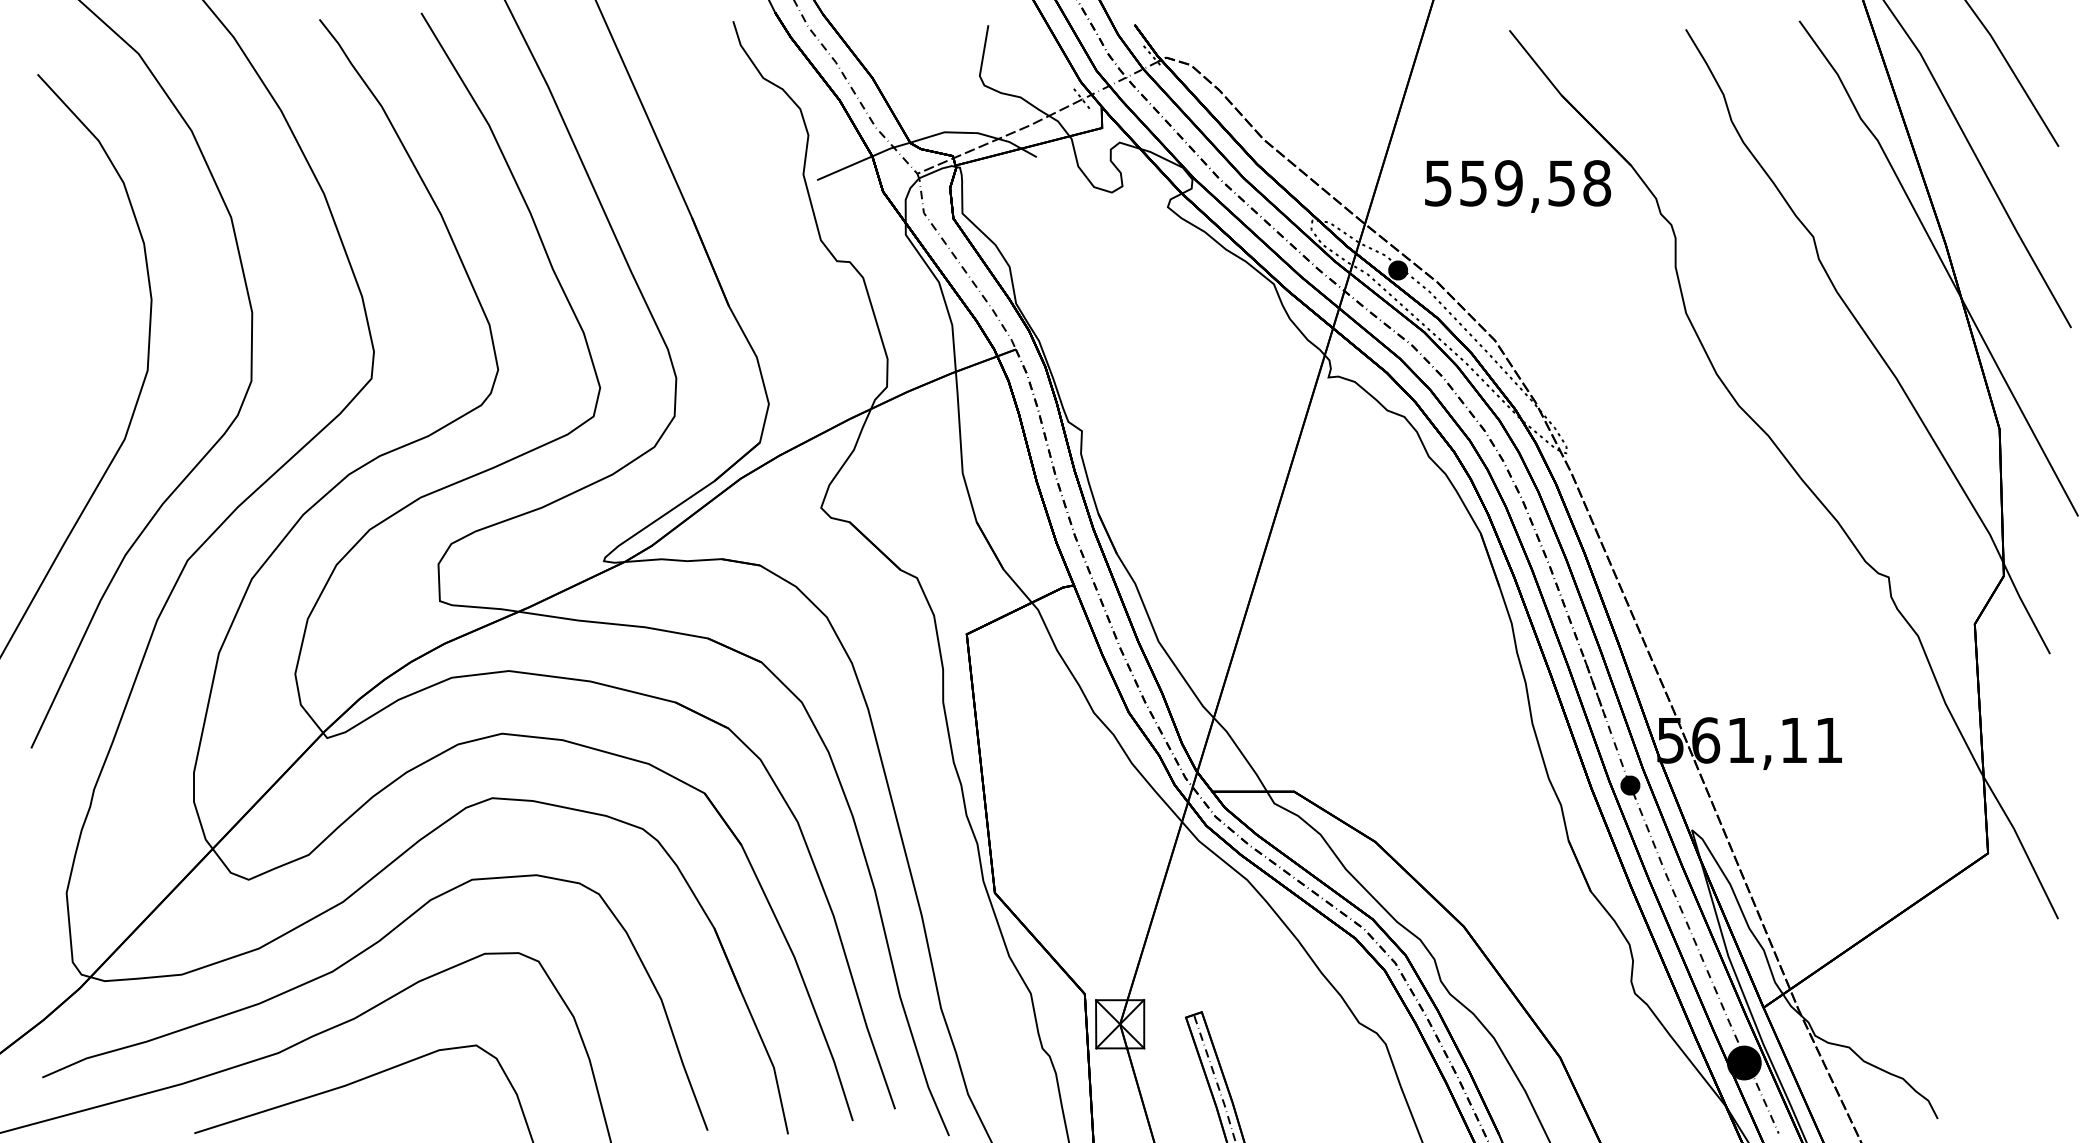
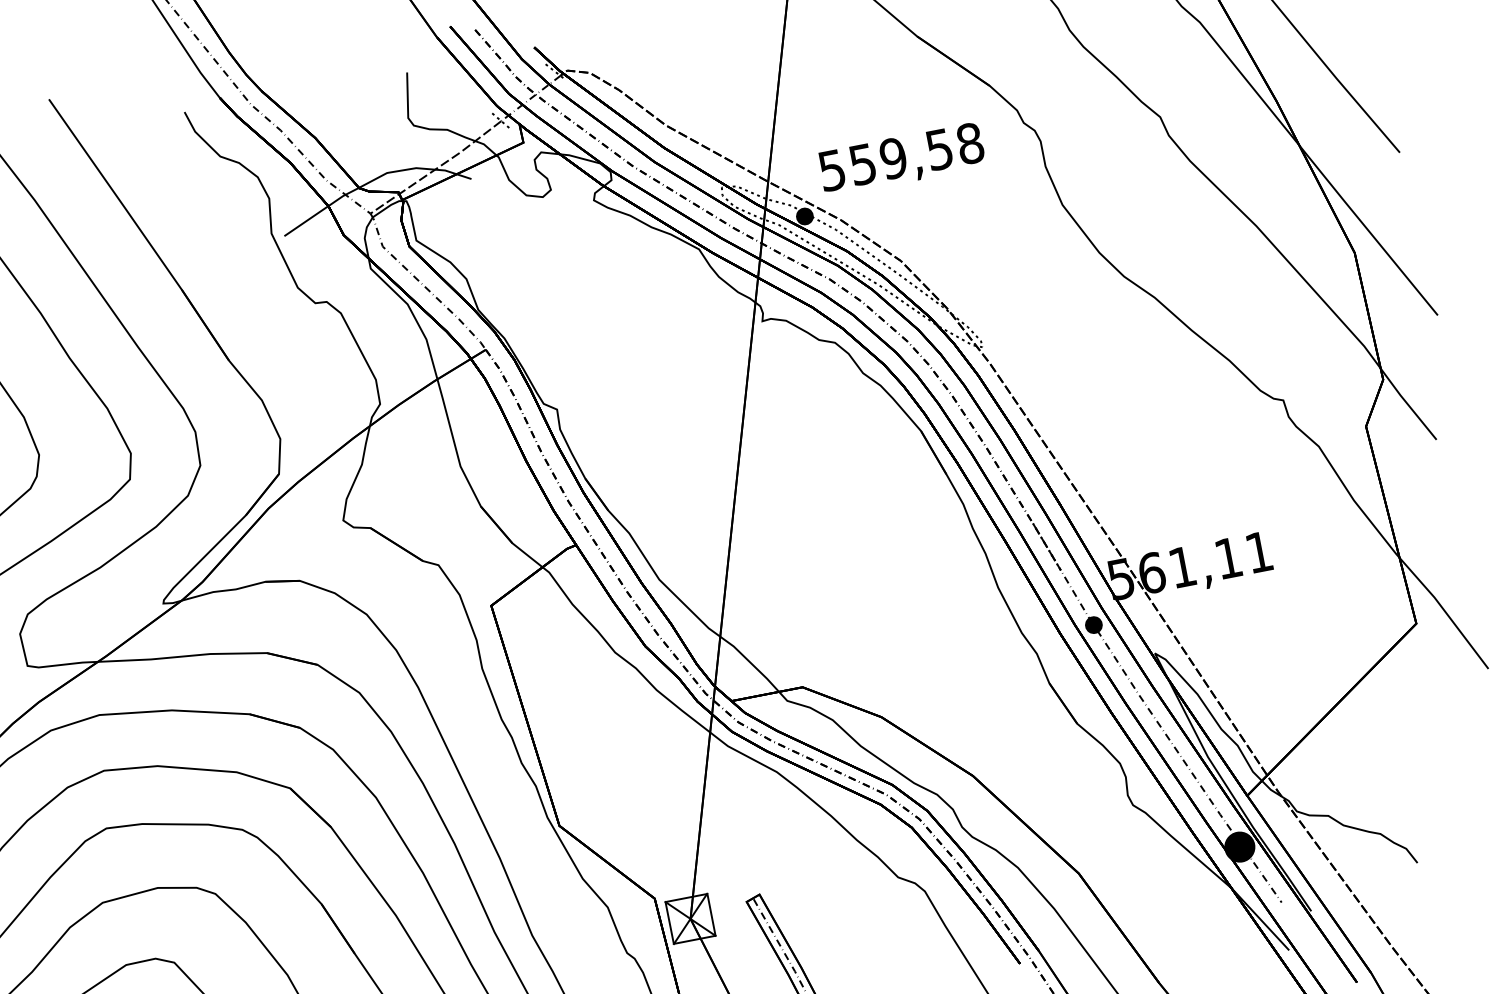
text: (1518, 186) -> (902, 159), moved

